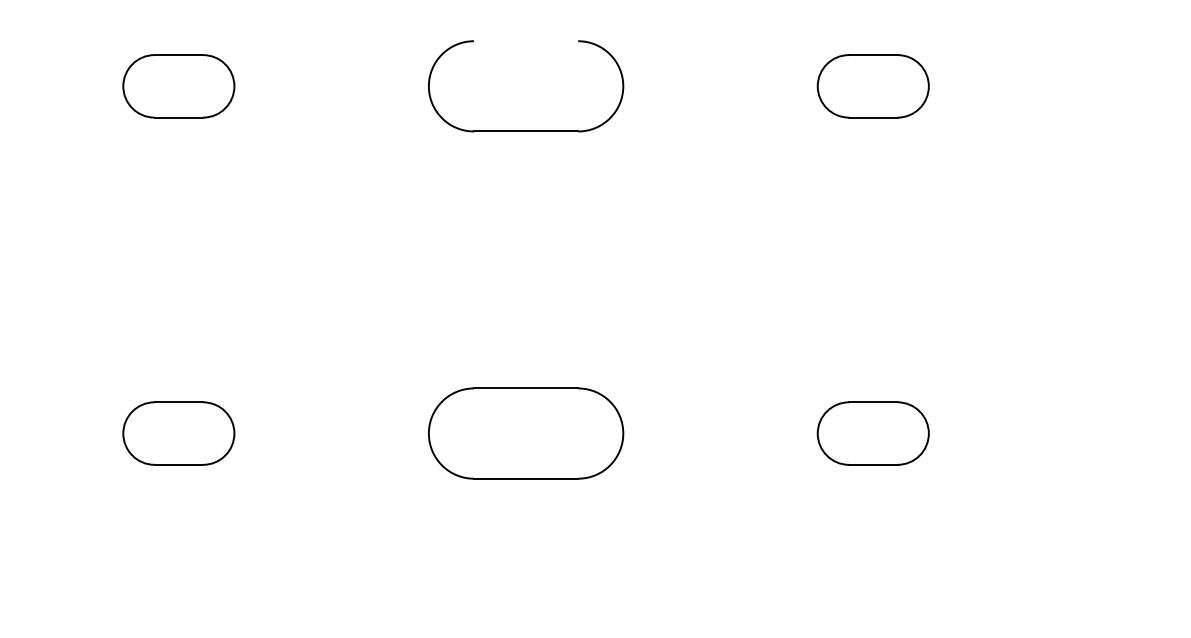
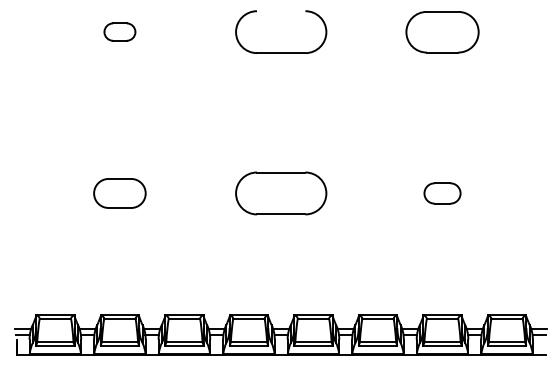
part: (177, 84) -> (119, 31), size x0.6
part: (873, 84) -> (442, 31), size x1.4
part: (873, 433) -> (442, 193), size x0.7

